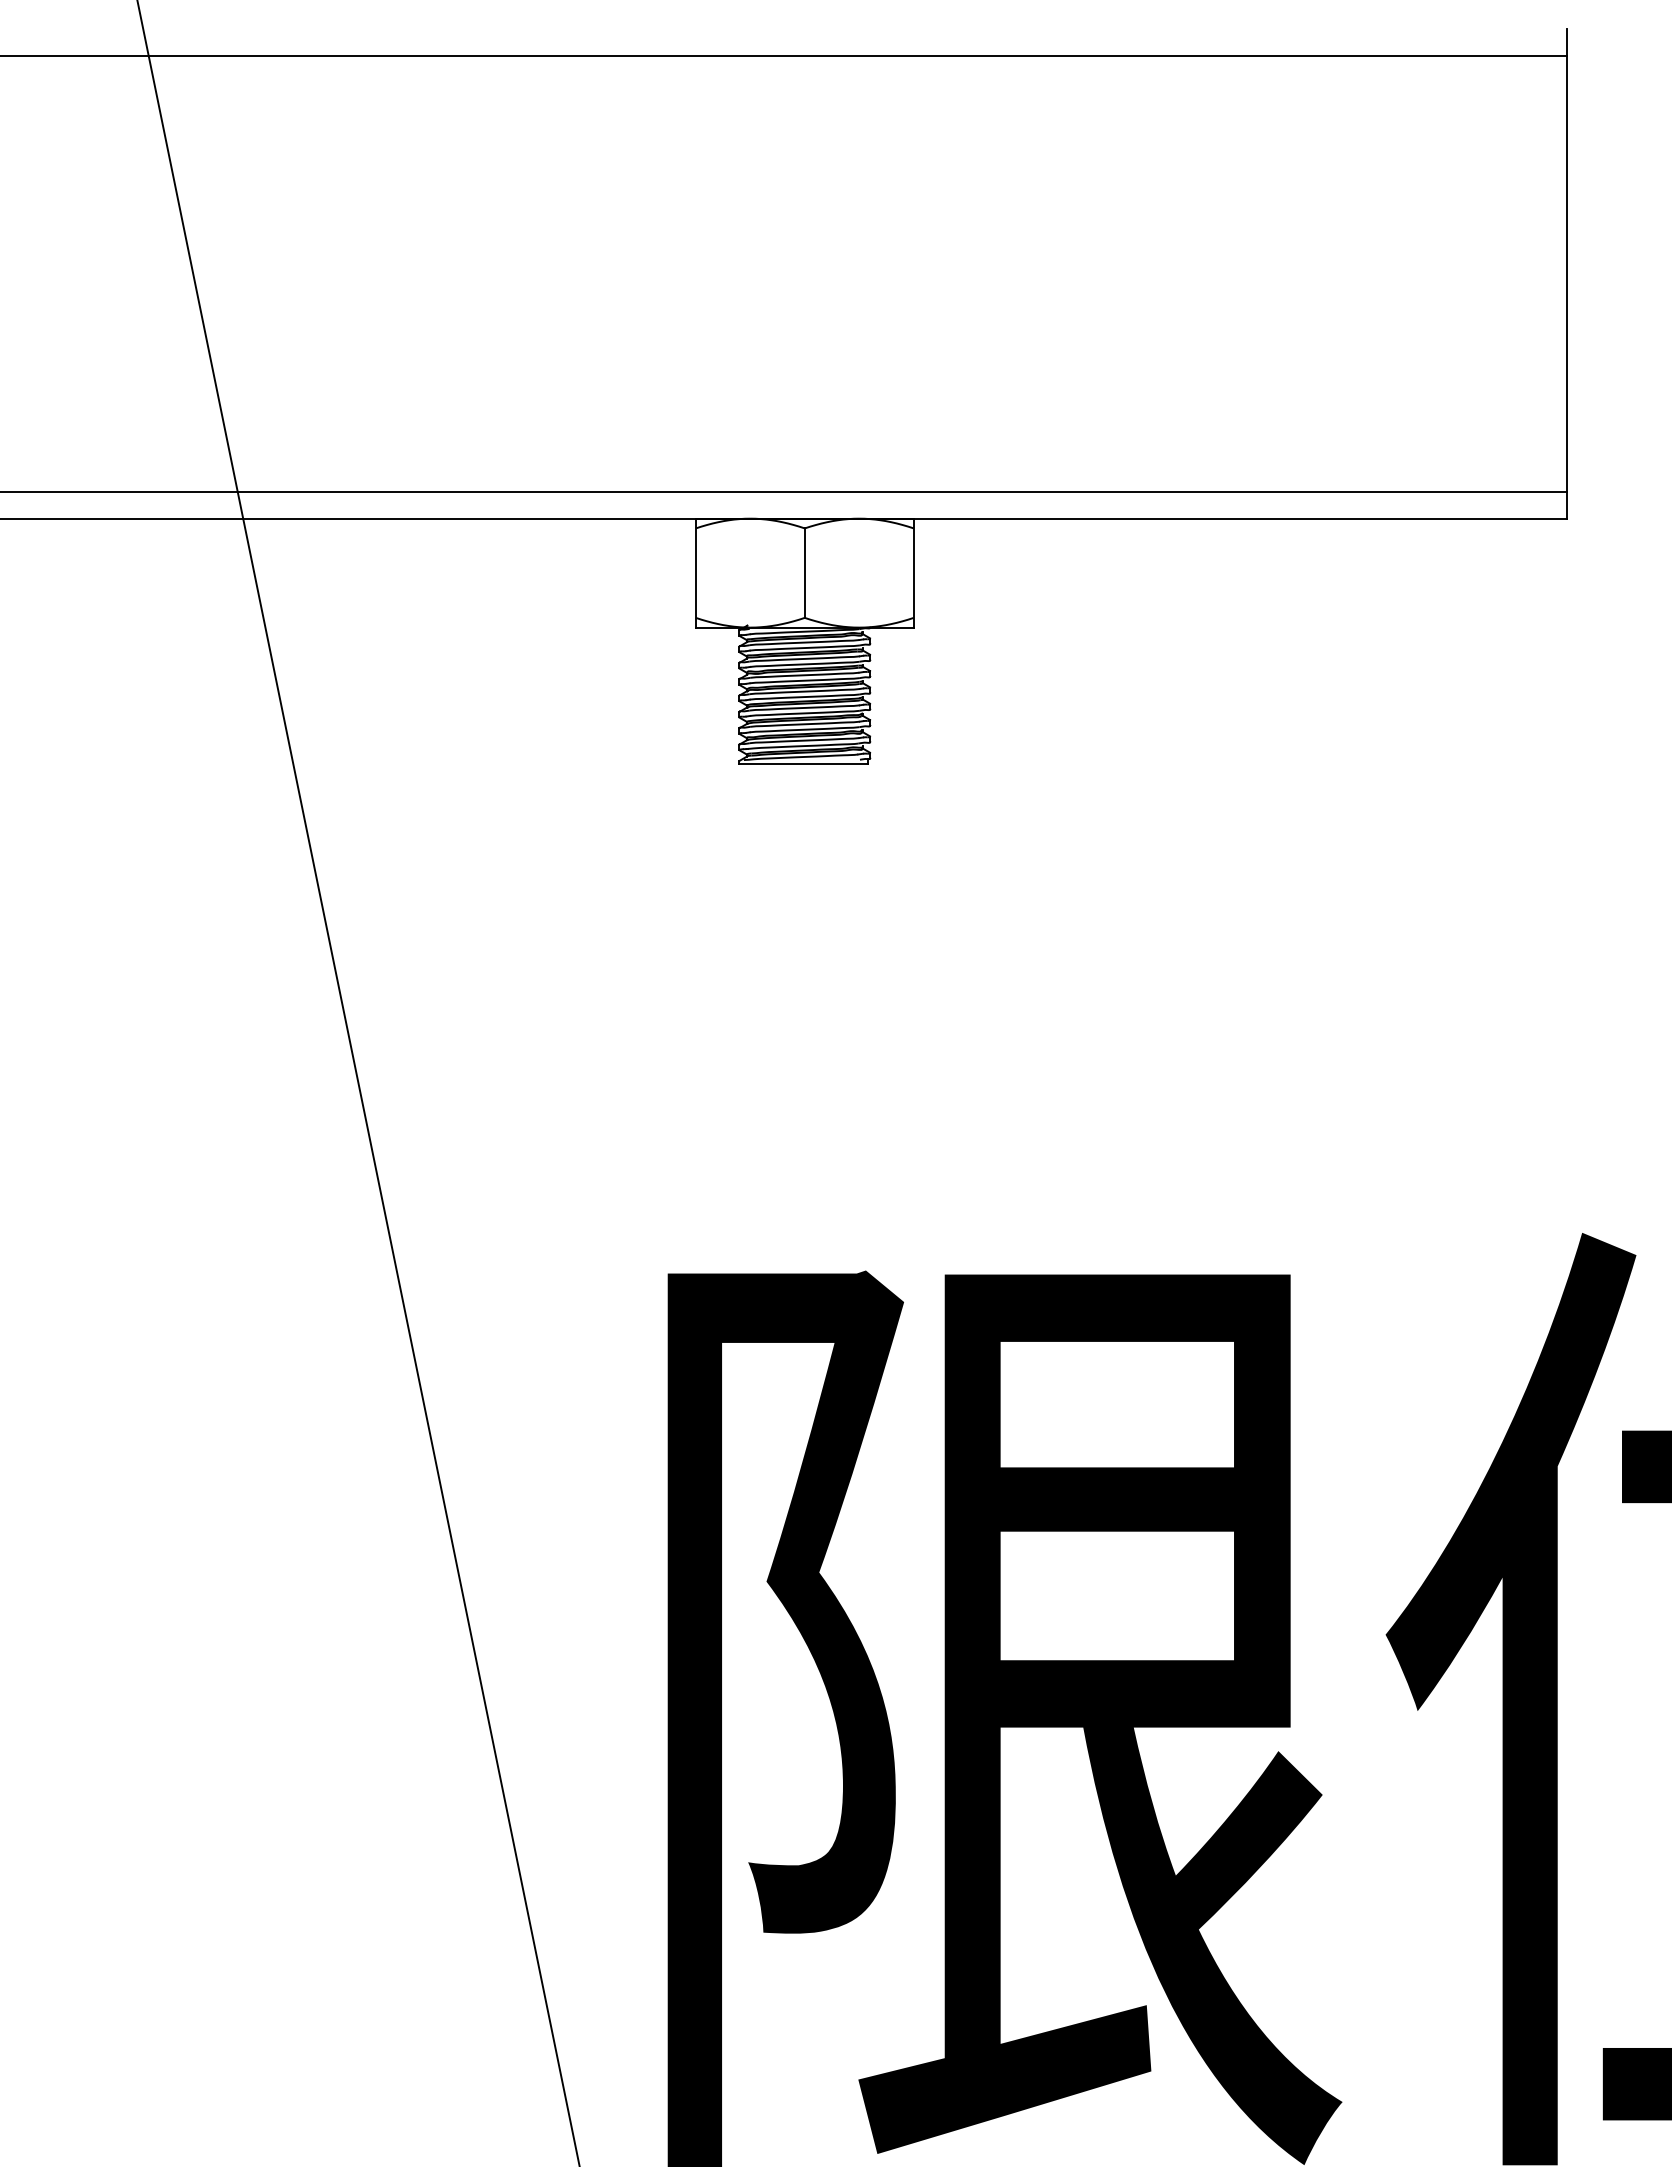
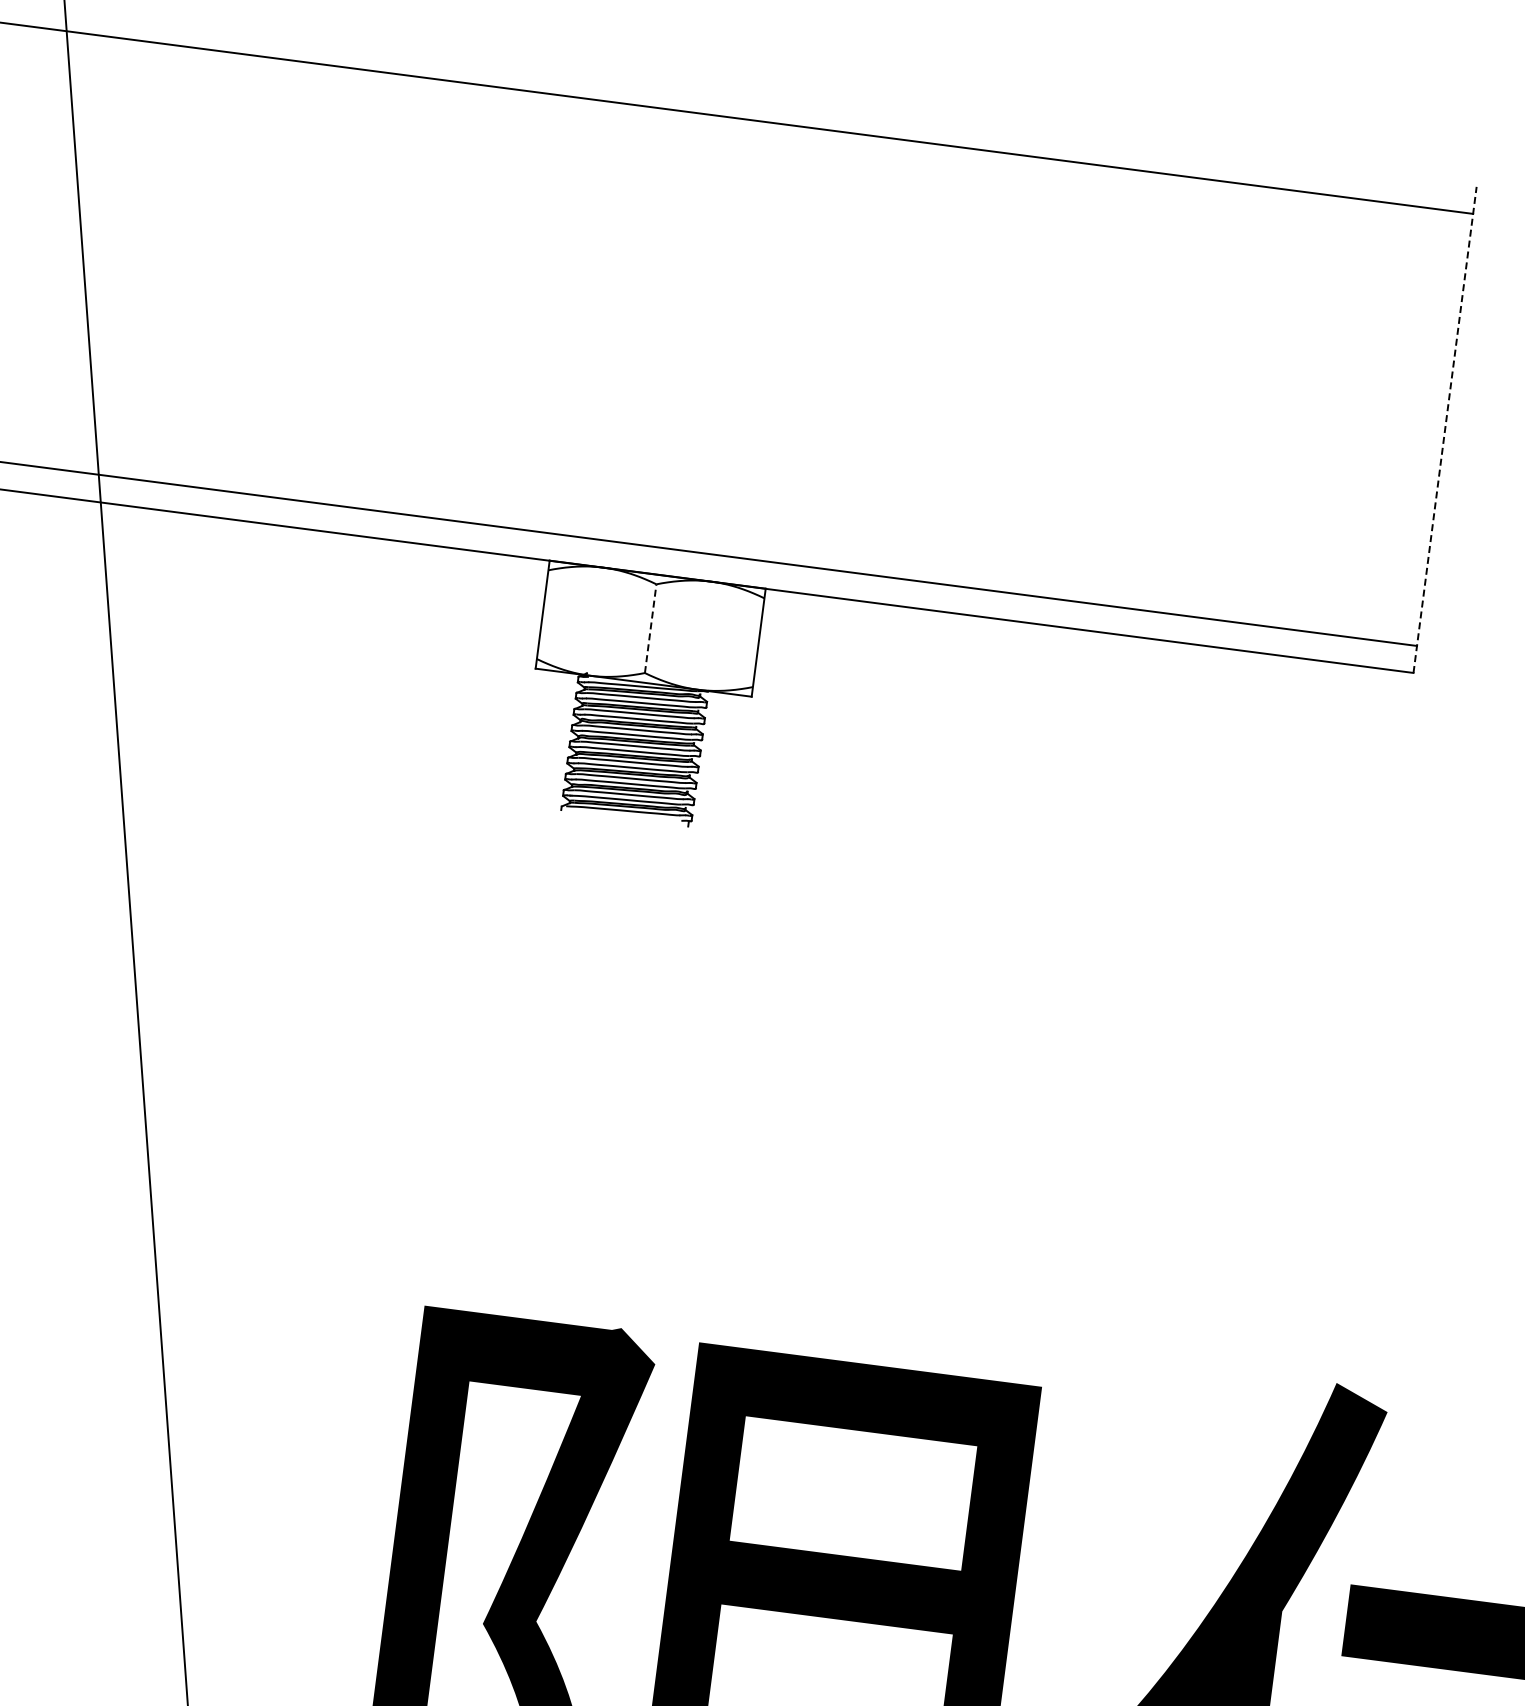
line: (1566, 273) -> (1444, 429), solid -> dashed
line: (804, 573) -> (650, 628), solid -> dashed
line: (803, 764) -> (624, 818), removed

